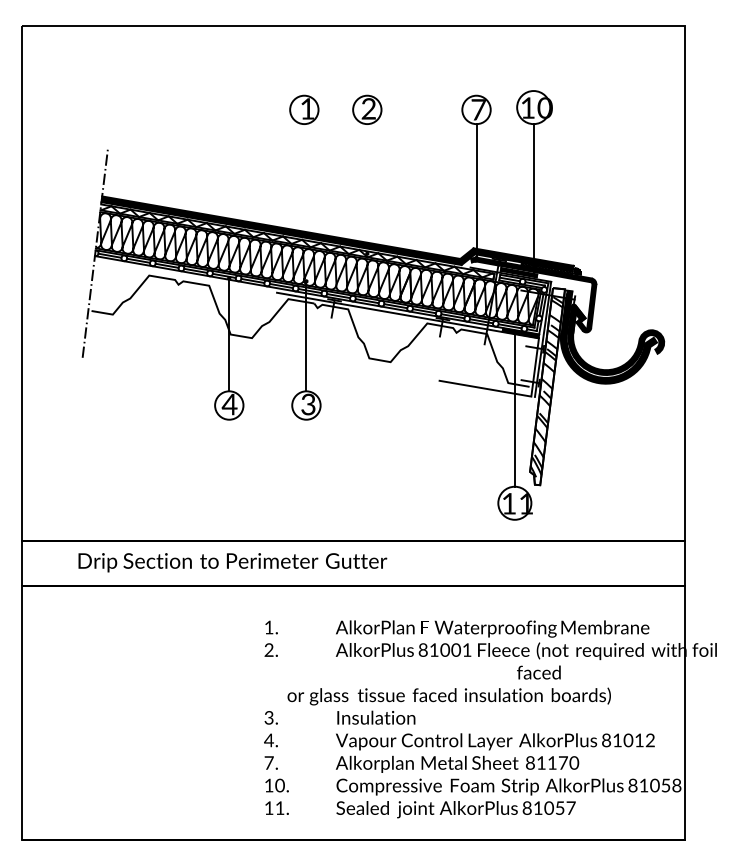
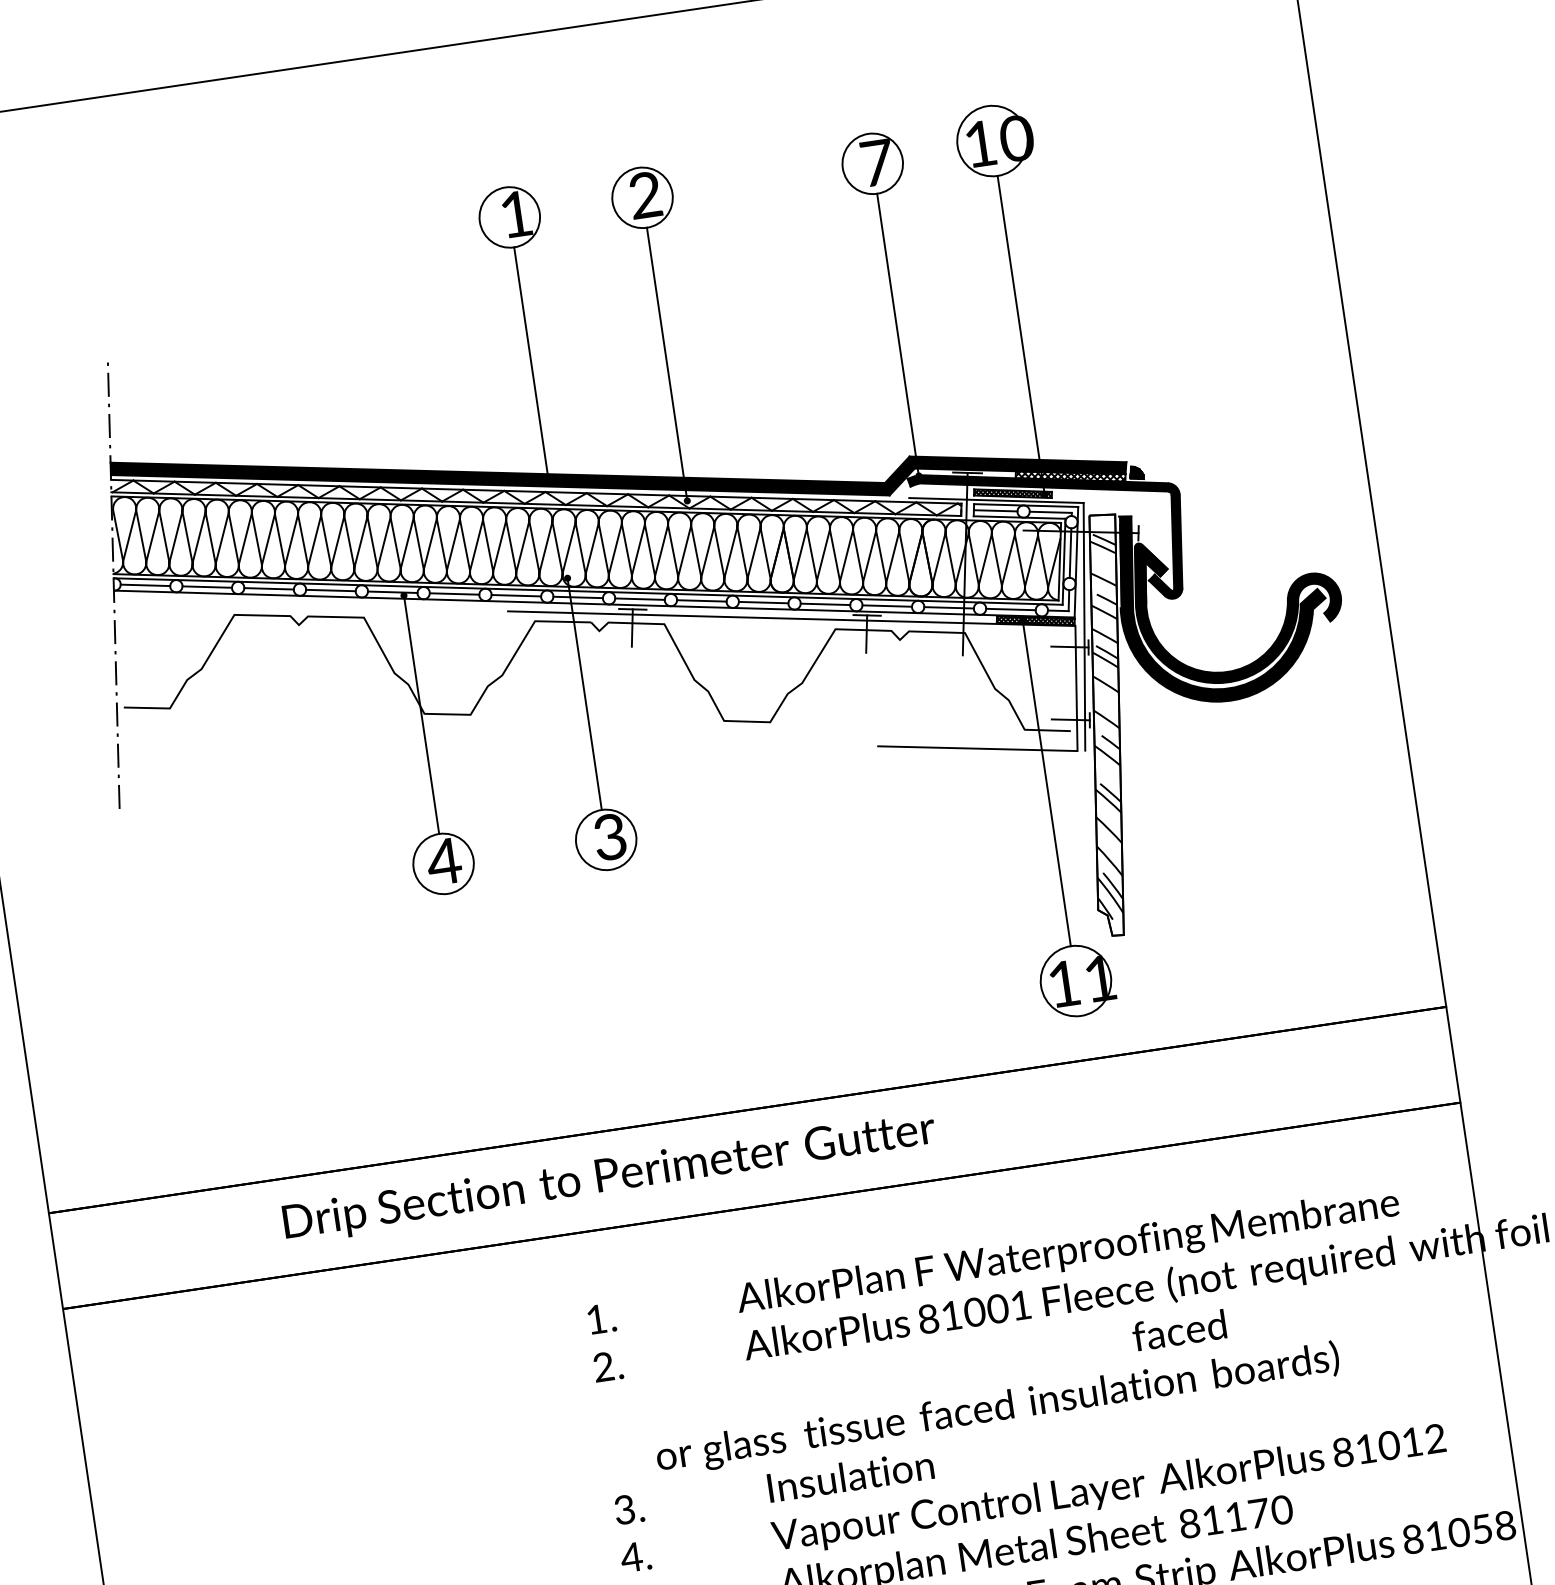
line: (304, 179) -> (531, 364), added
line: (367, 188) -> (667, 363), added
text: (232, 562) -> (608, 1177), moved

